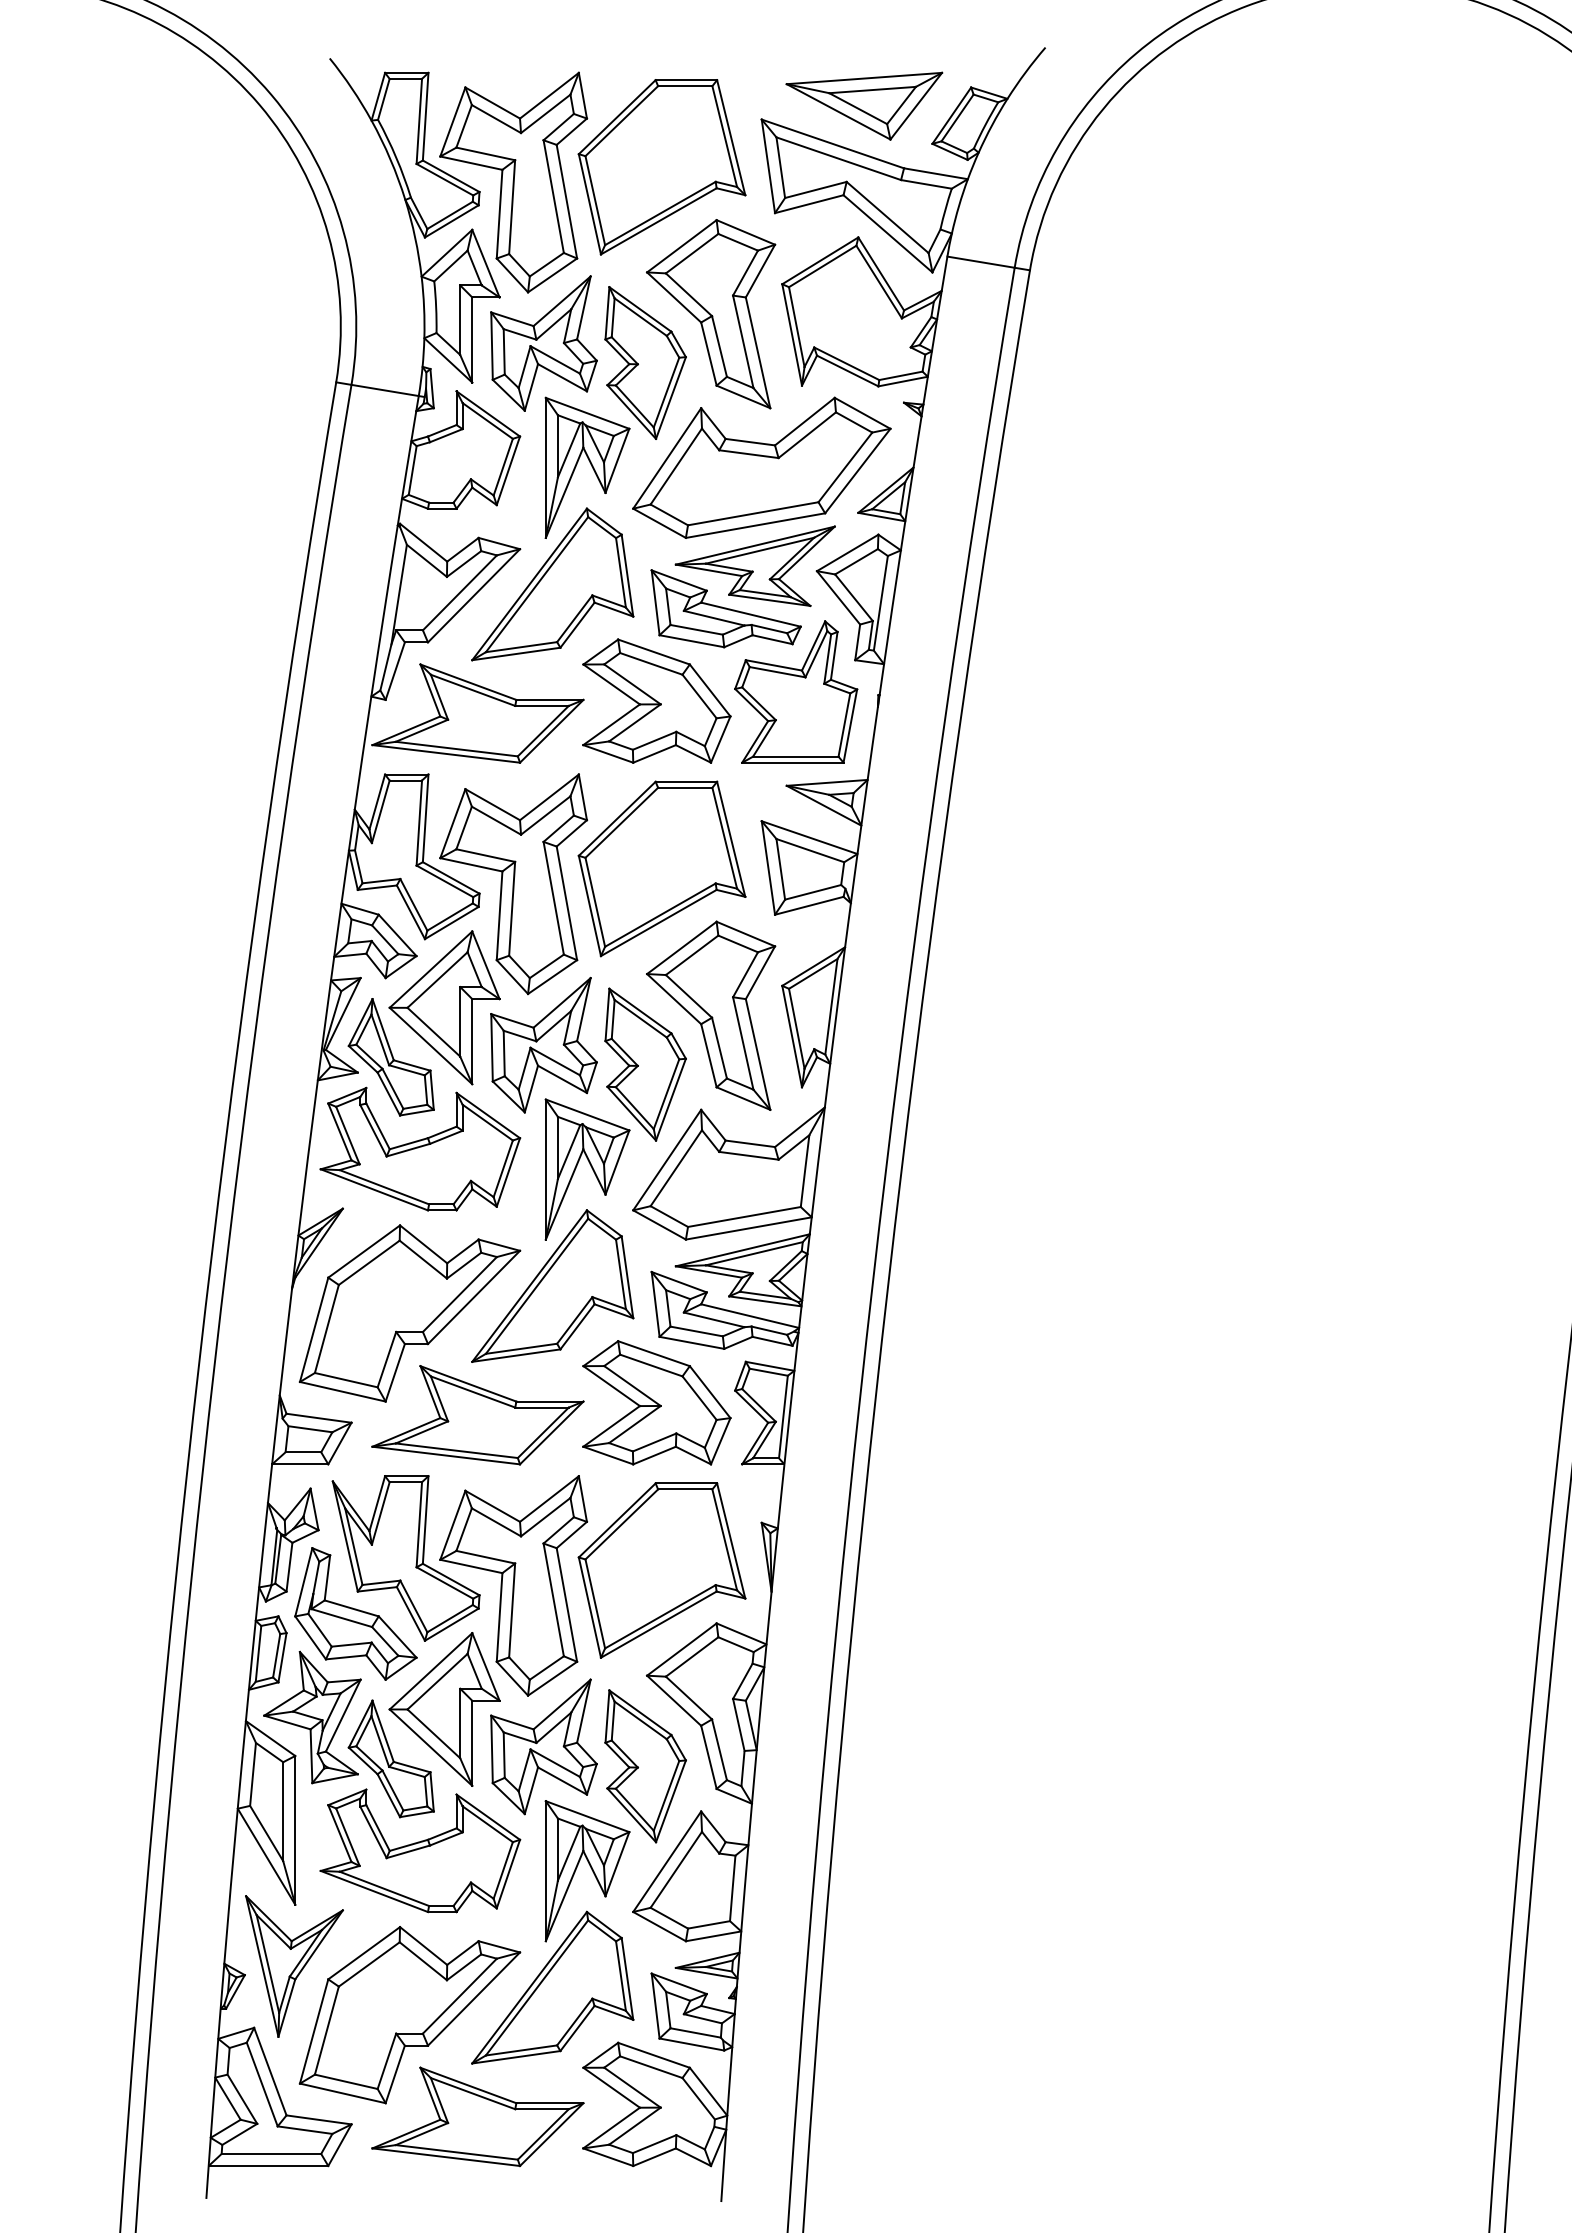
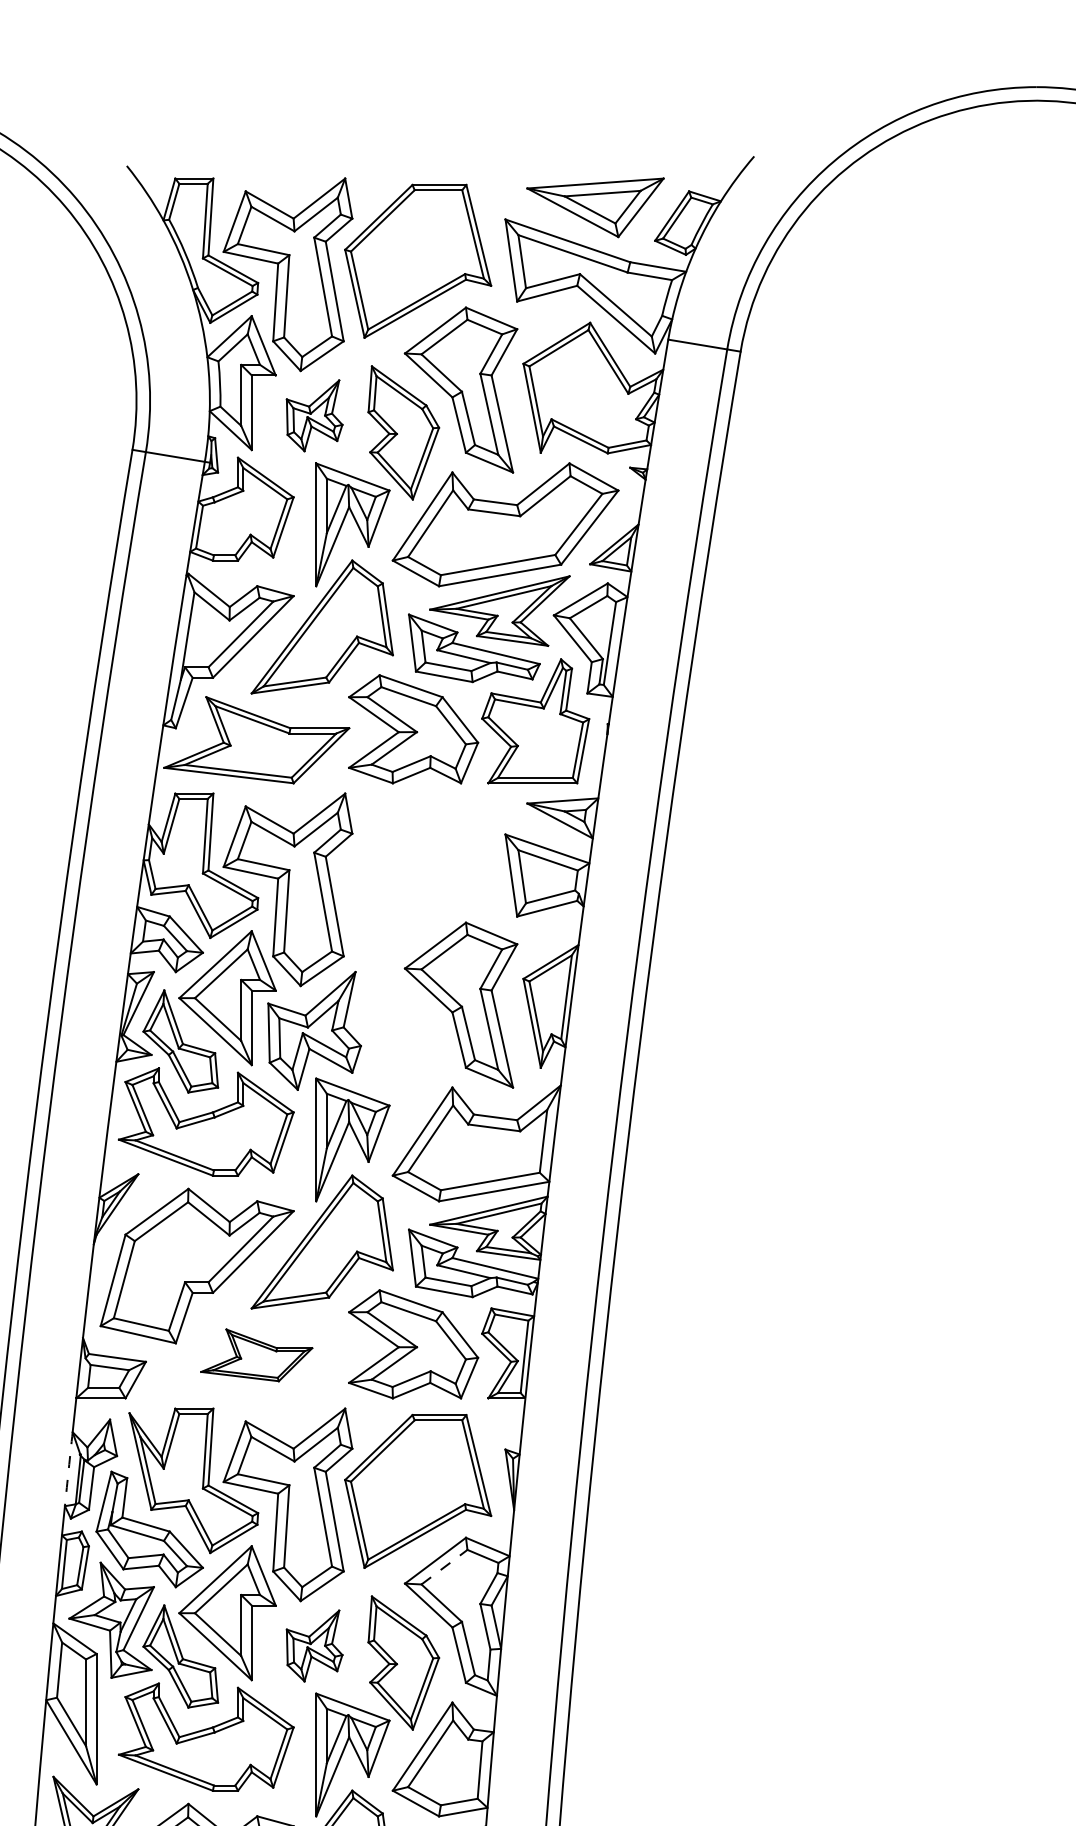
part: (543, 343) -> (314, 415), size x0.6
part: (661, 868) -> (417, 876), removed
part: (645, 1064) -> (403, 1047), removed
part: (477, 1415) -> (256, 1355), size x0.6
arc: (263, 1545) -> (68, 1469), solid -> dashed
line: (692, 1656) -> (444, 1566), solid -> dashed
part: (543, 1746) -> (314, 1645), size x0.6

